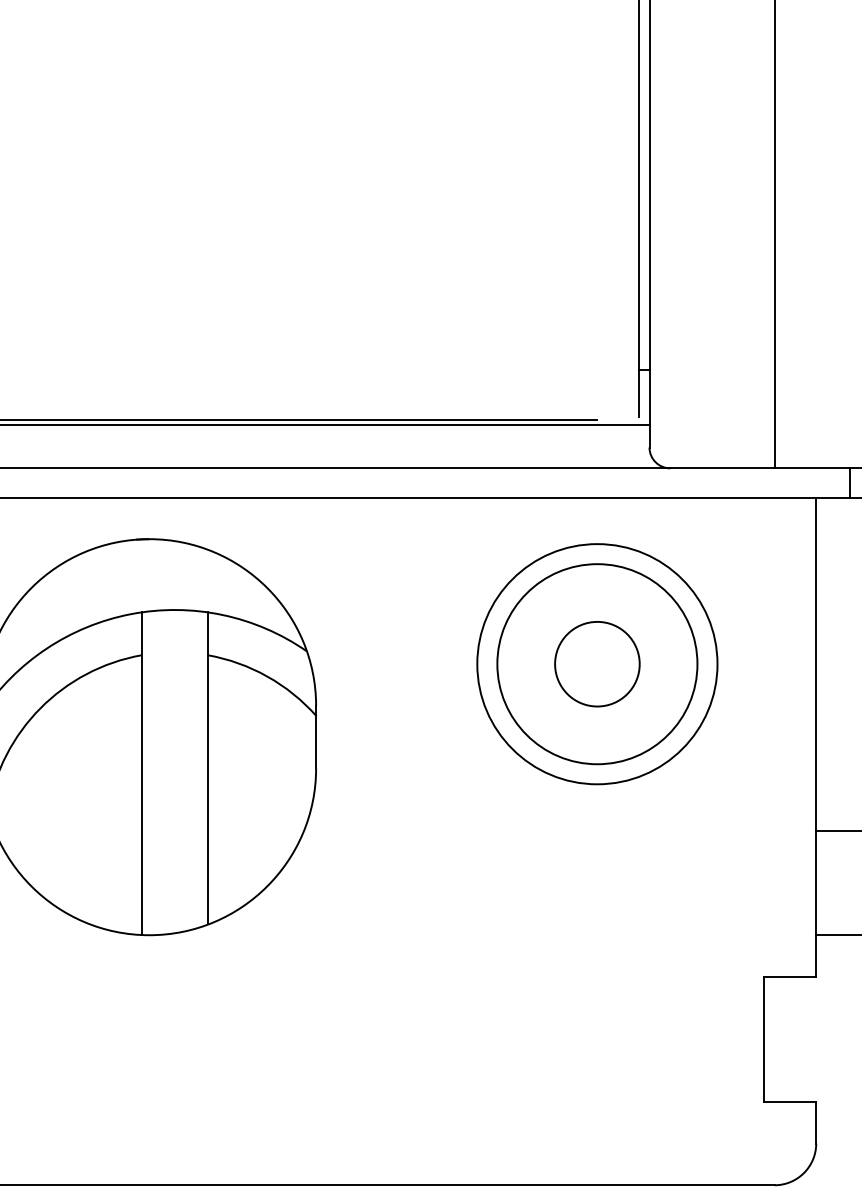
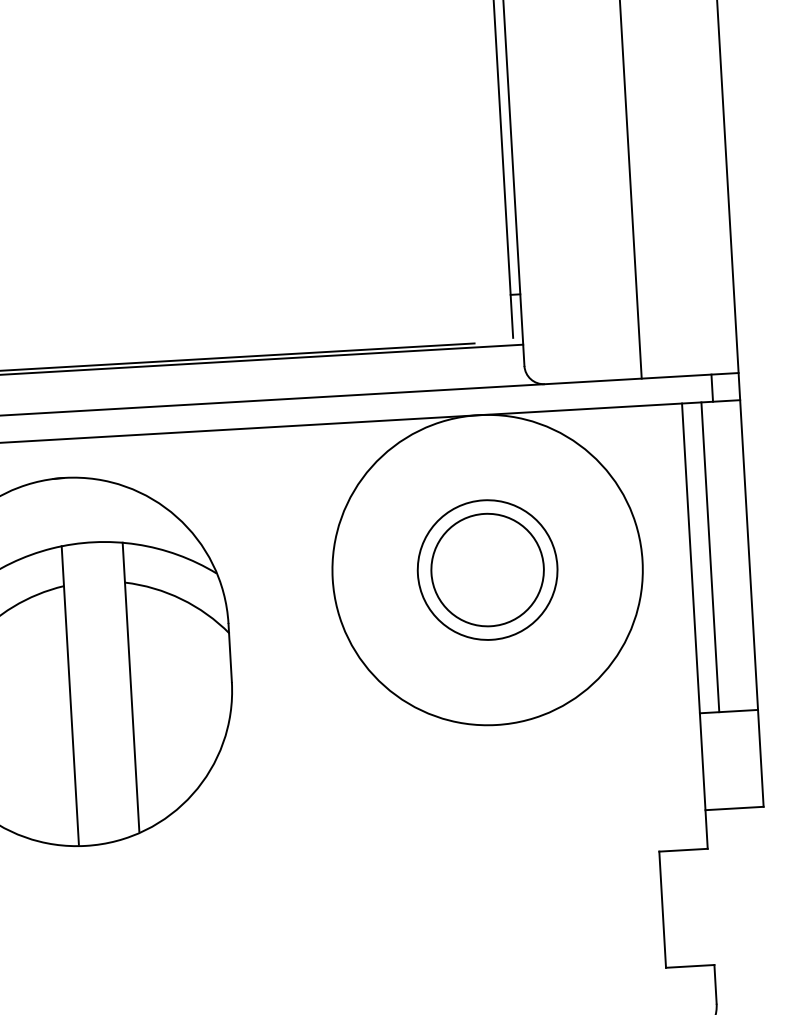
circle: (596, 663) -> (486, 569), size x1.43
circle: (597, 663) -> (487, 569), size x1.67
line: (837, 663) -> (710, 556), added
circle: (597, 664) -> (487, 570), size x0.62

